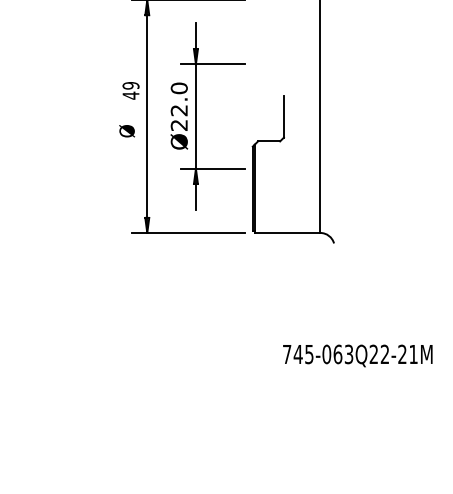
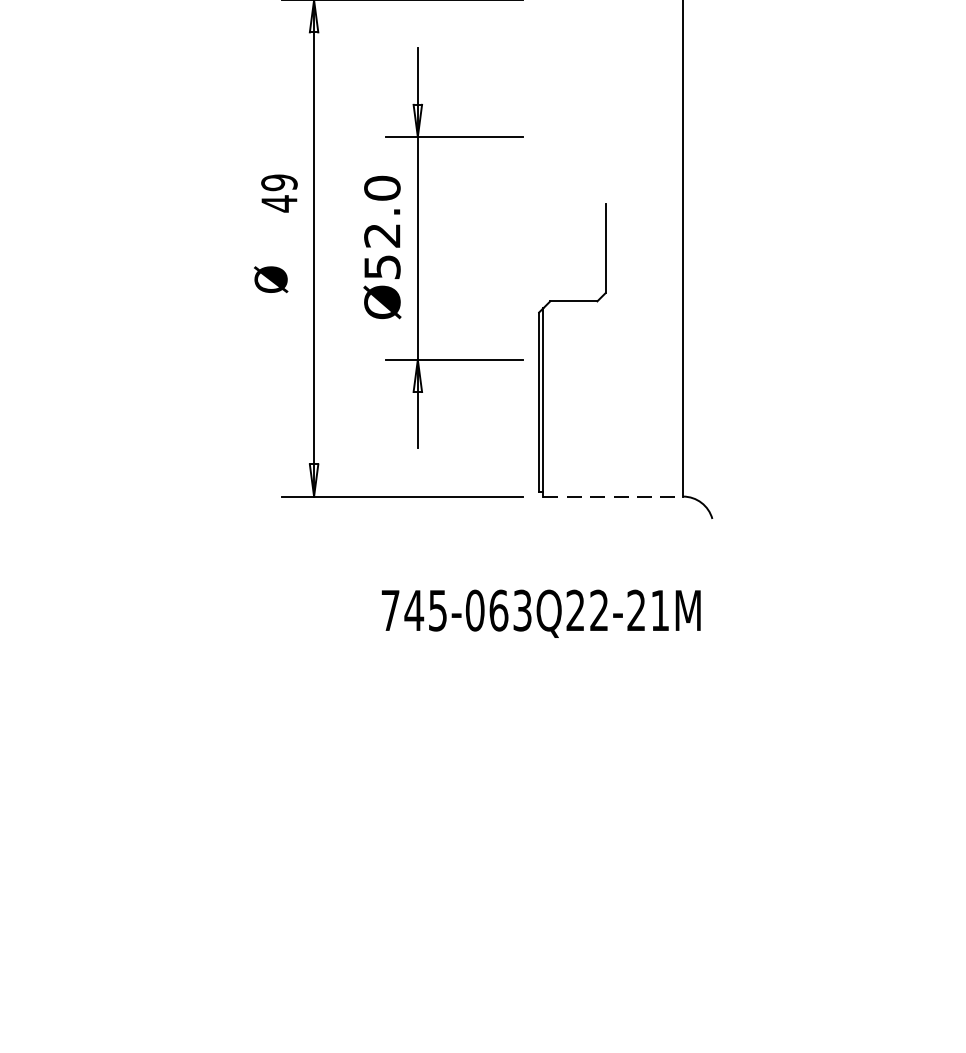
text: (178, 125) -> (380, 267), Ø22.0 -> Ø52.0
line: (287, 232) -> (613, 495), solid -> dashed
text: (357, 355) -> (540, 612), moved

